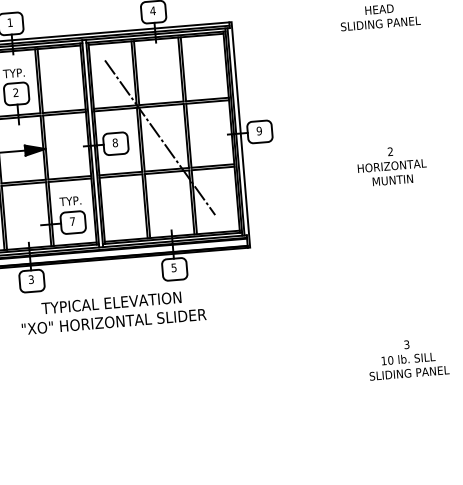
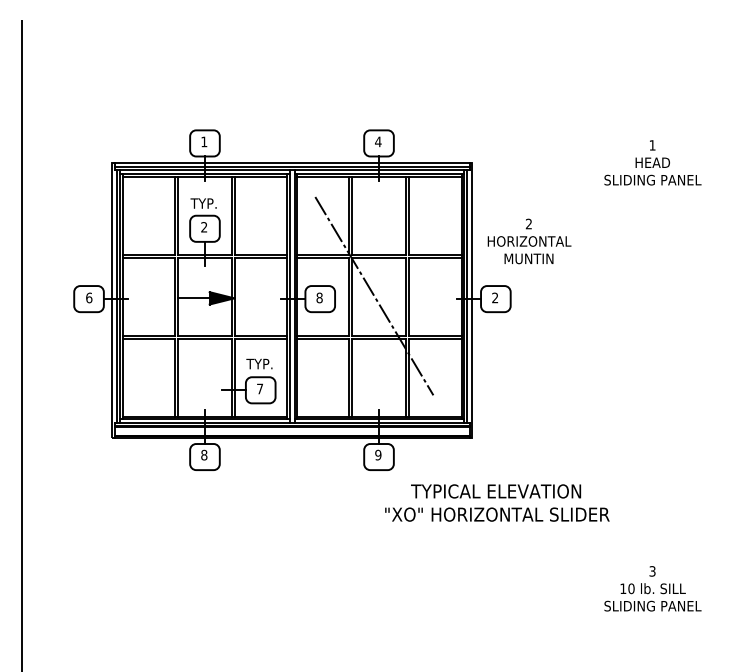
text: (259, 130) -> (495, 297), 9 -> 2
text: (392, 166) -> (529, 241), moved
text: (174, 267) -> (378, 454), 5 -> 9
text: (31, 279) -> (204, 455), 3 -> 8
text: (113, 311) -> (497, 502), moved

